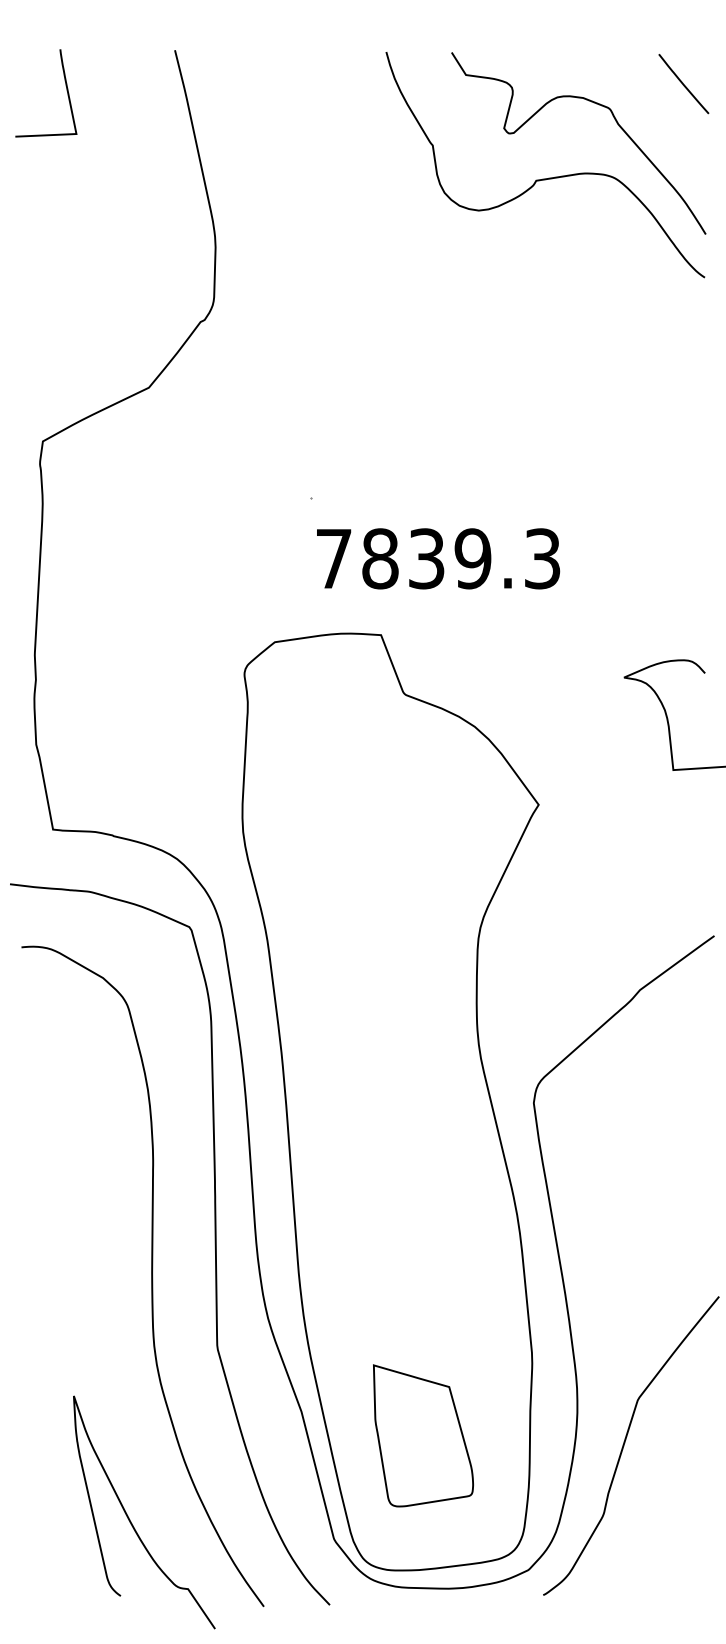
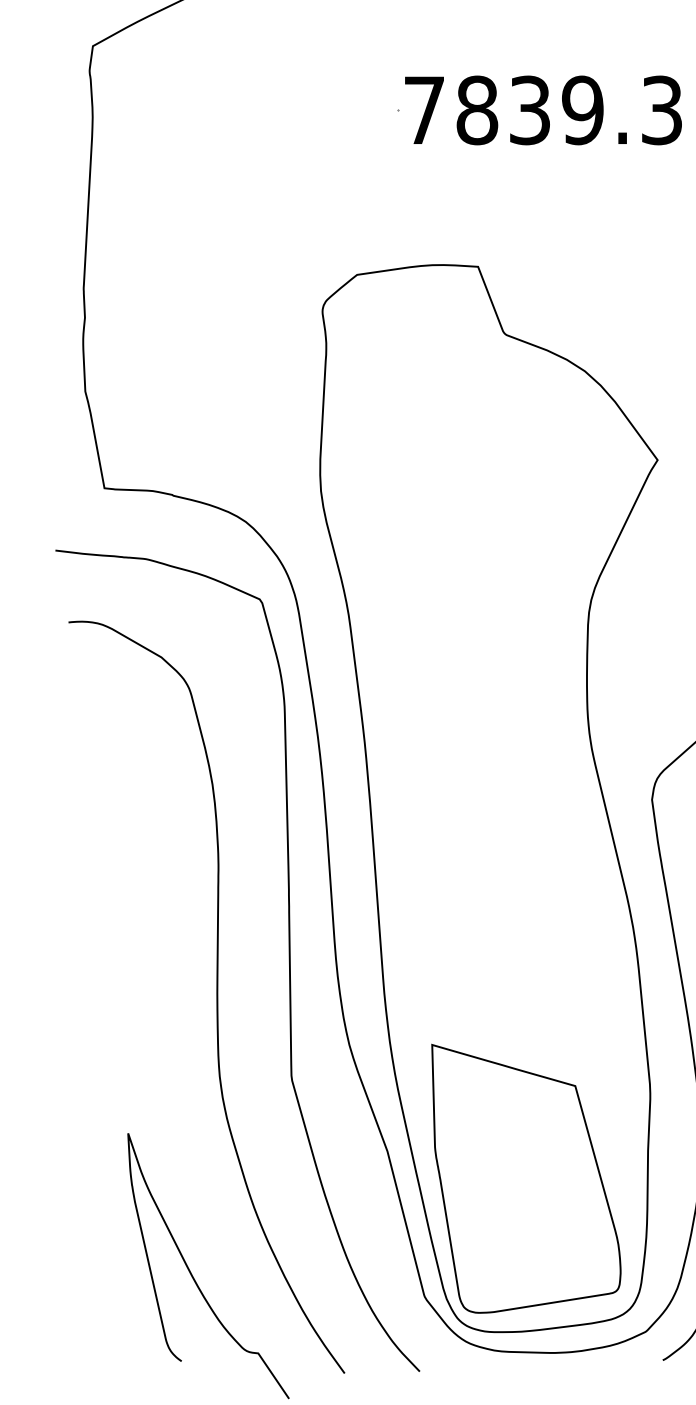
text: (438, 558) -> (543, 110), moved
part: (423, 1435) -> (526, 1178), size x1.67

